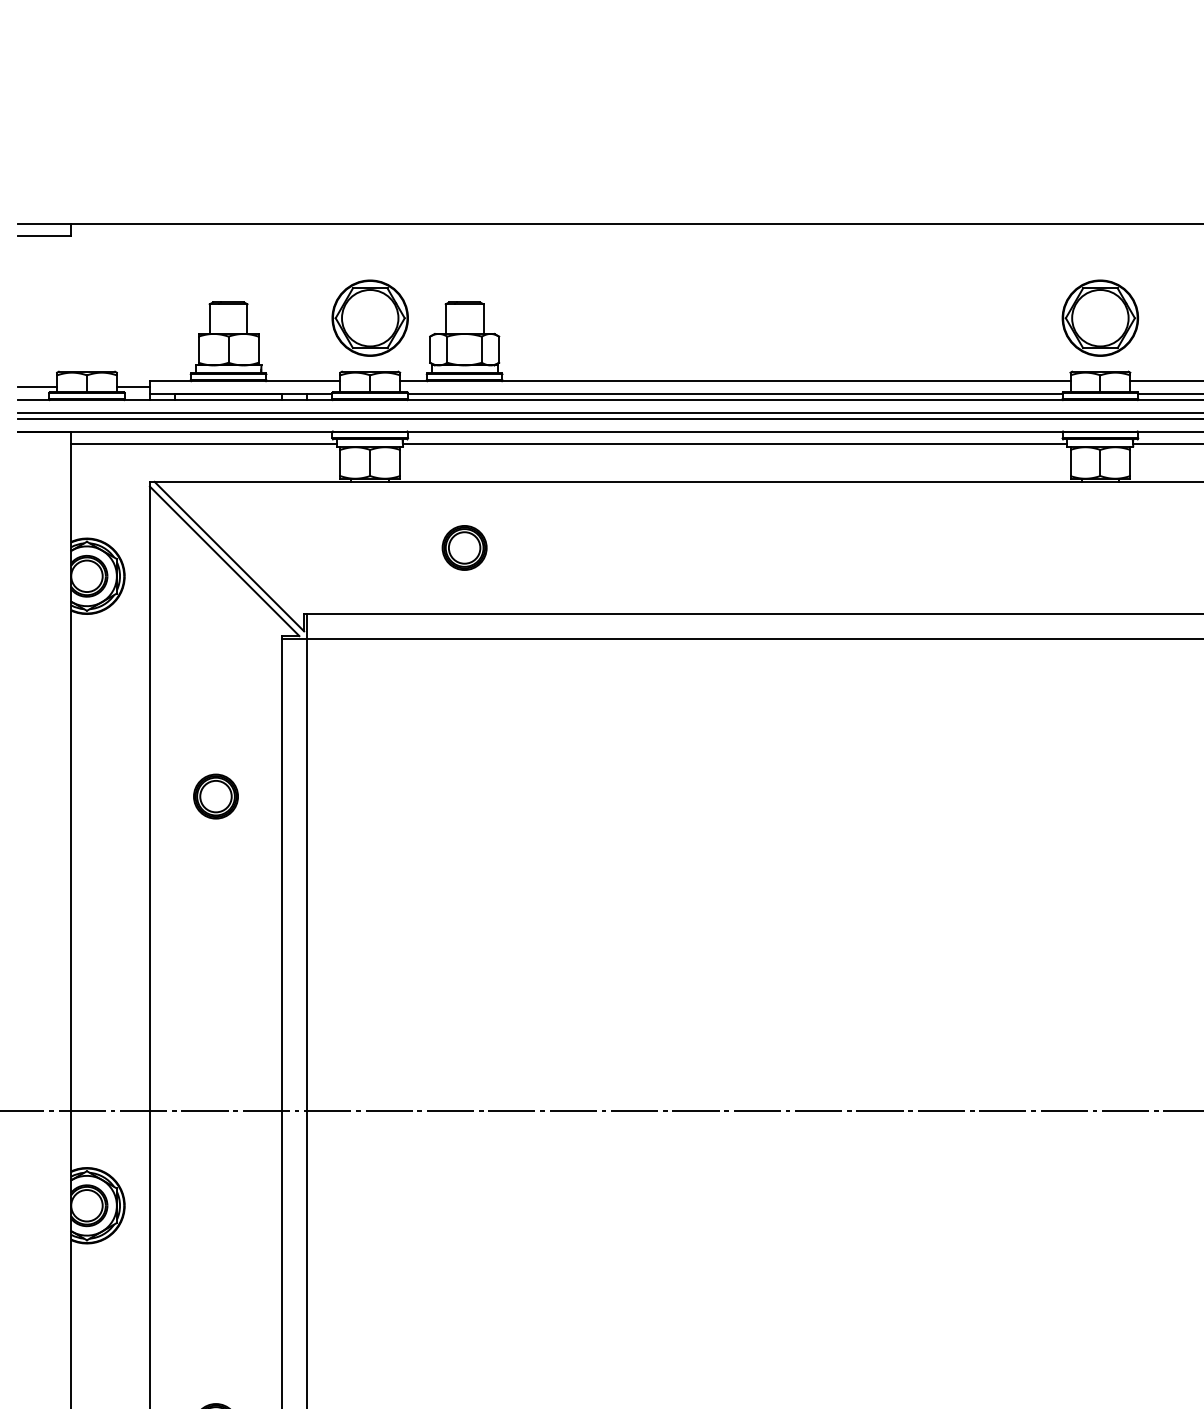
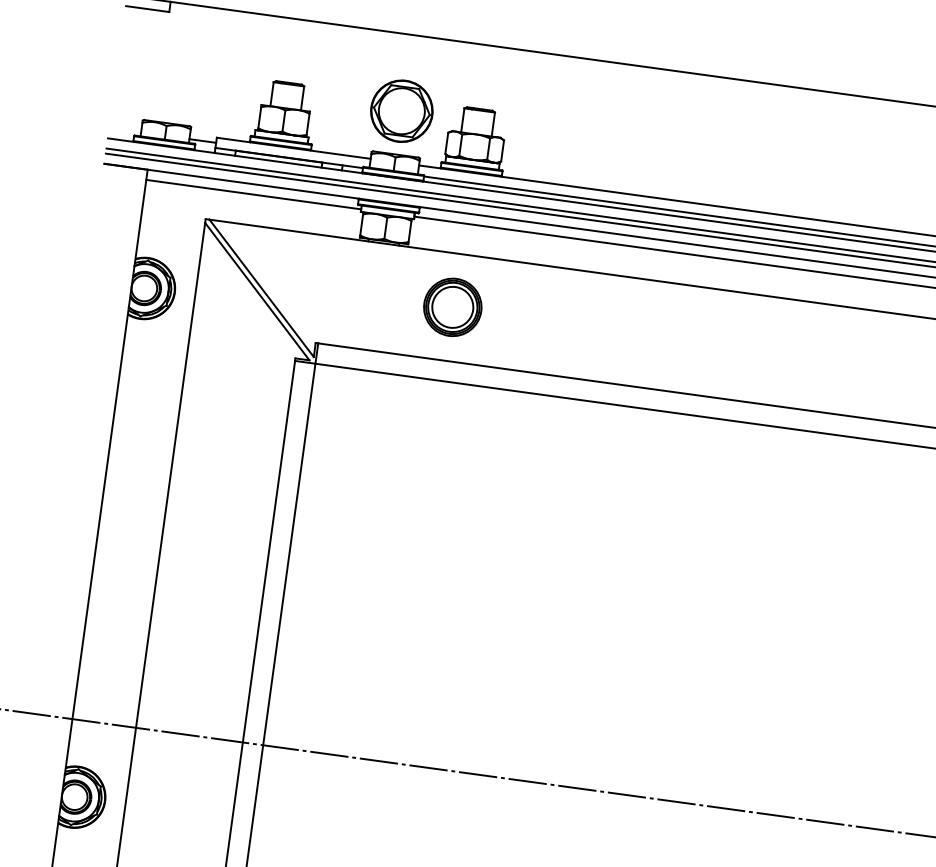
line: (37, 387) -> (125, 130), removed
part: (464, 547) -> (452, 306), size x1.6
part: (215, 796) -> (223, 480), removed

